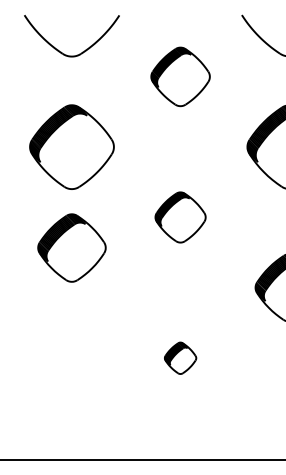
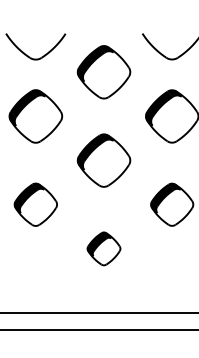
part: (179, 77) -> (103, 72), size x1.43
part: (179, 217) -> (103, 160), size x1.67
part: (71, 247) -> (35, 204), moved
part: (179, 357) -> (103, 248), size x1.67

